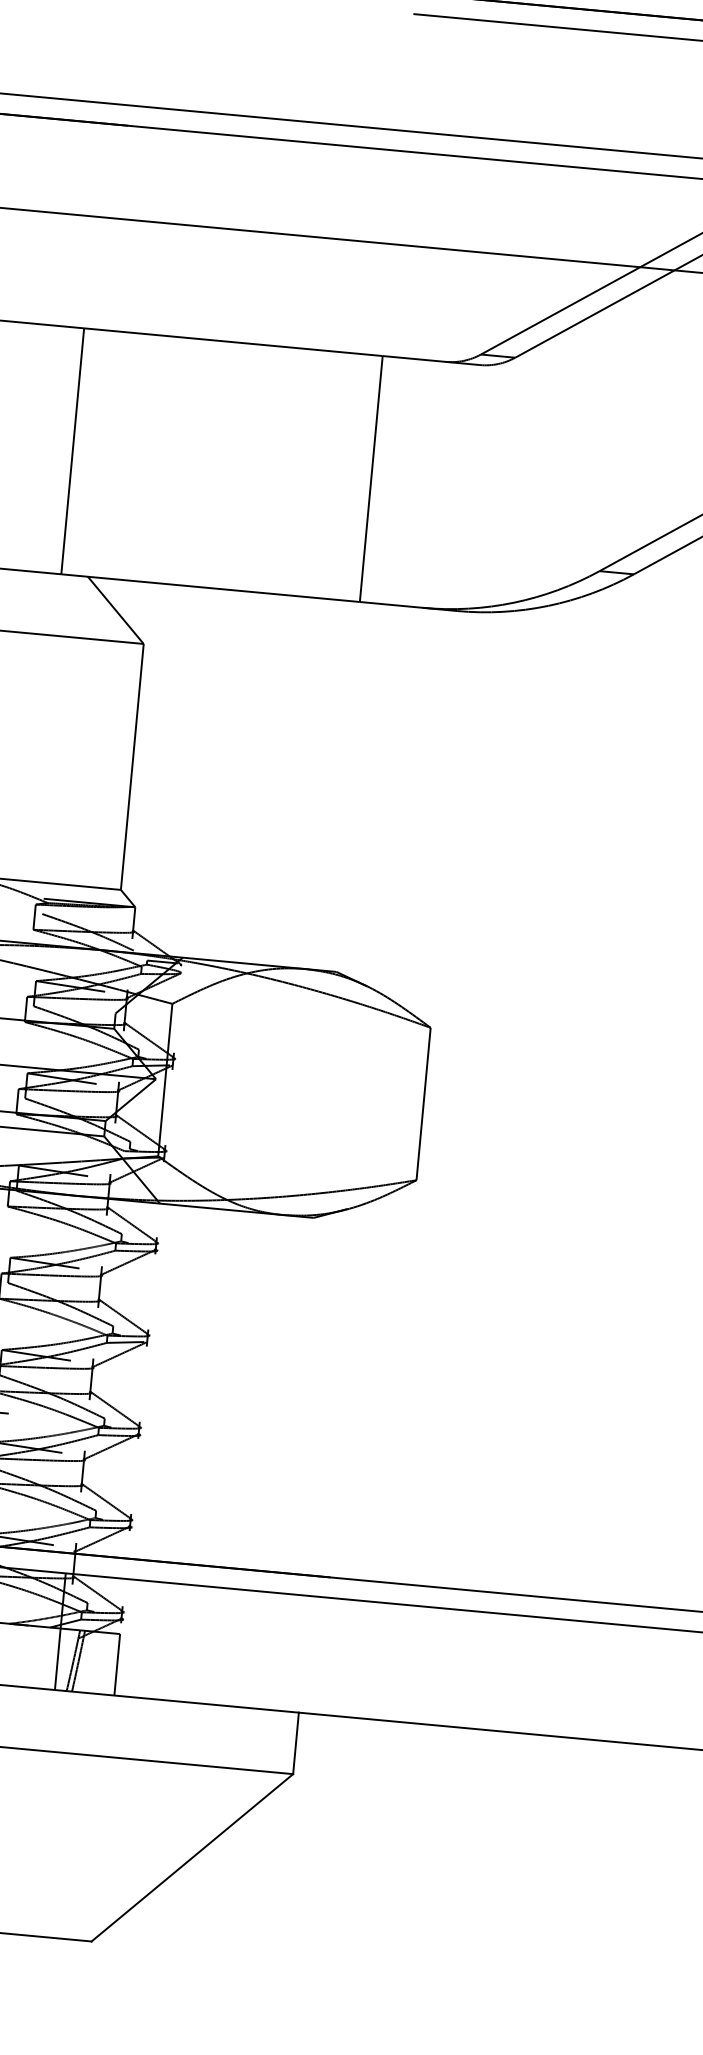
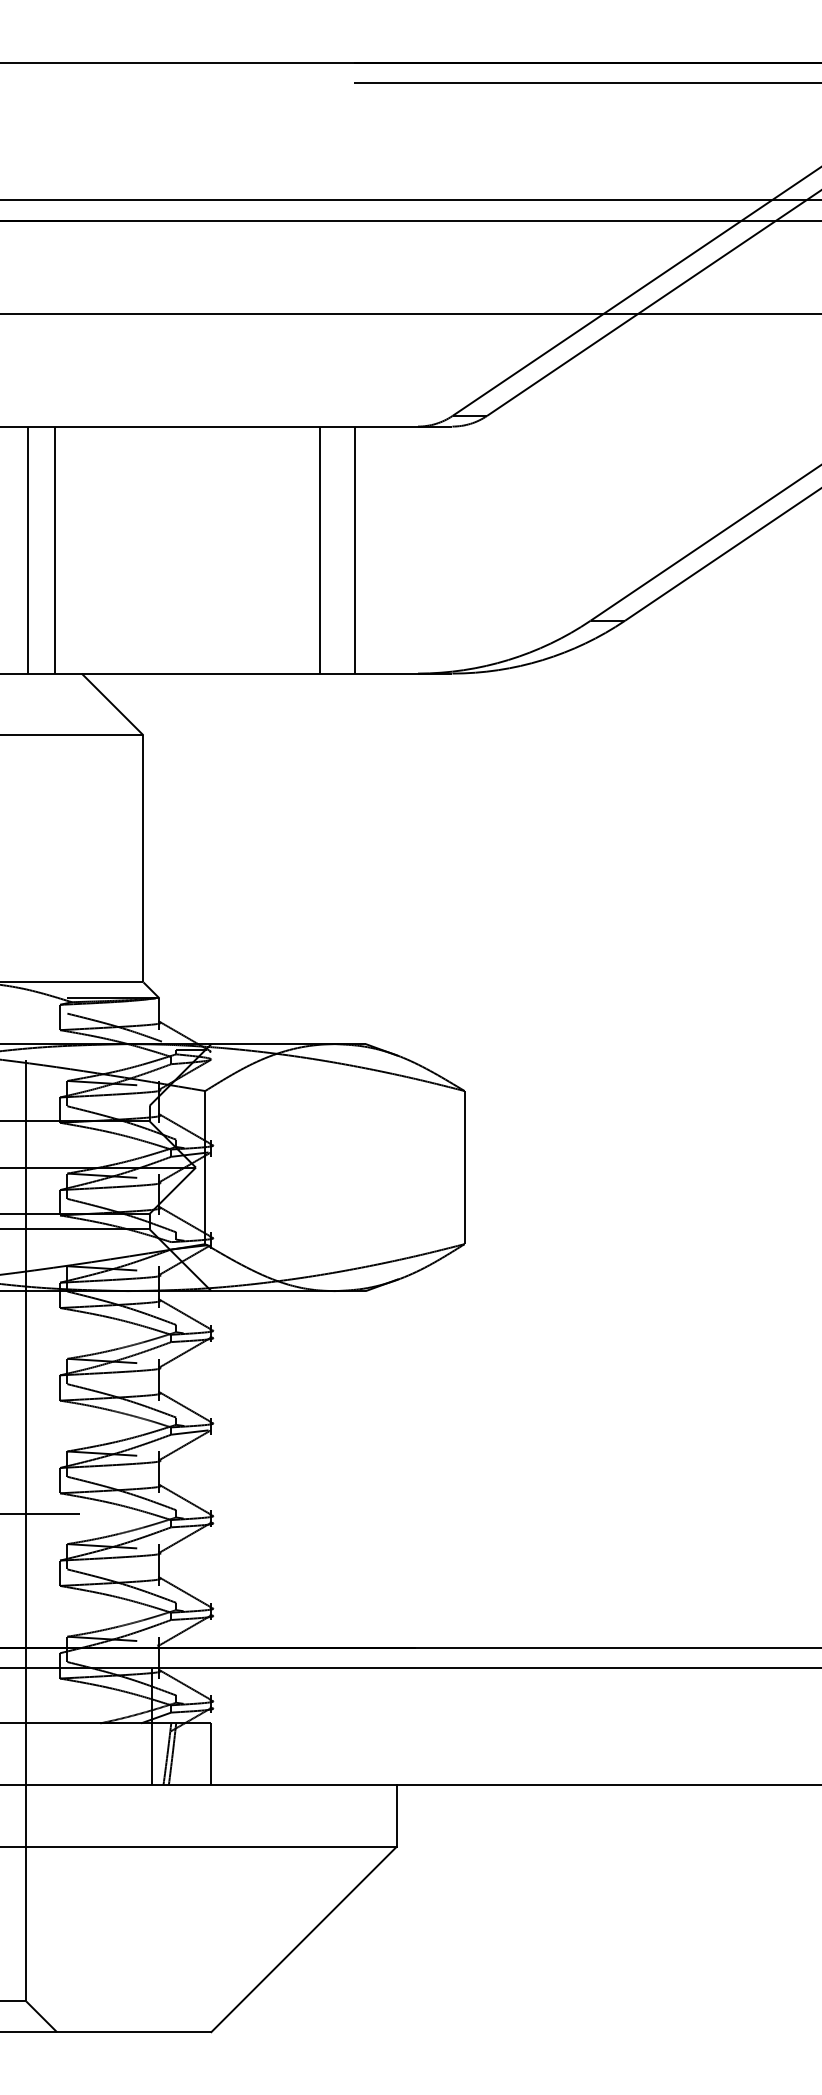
line: (46, 448) -> (28, 549), added
line: (337, 475) -> (320, 549), added

